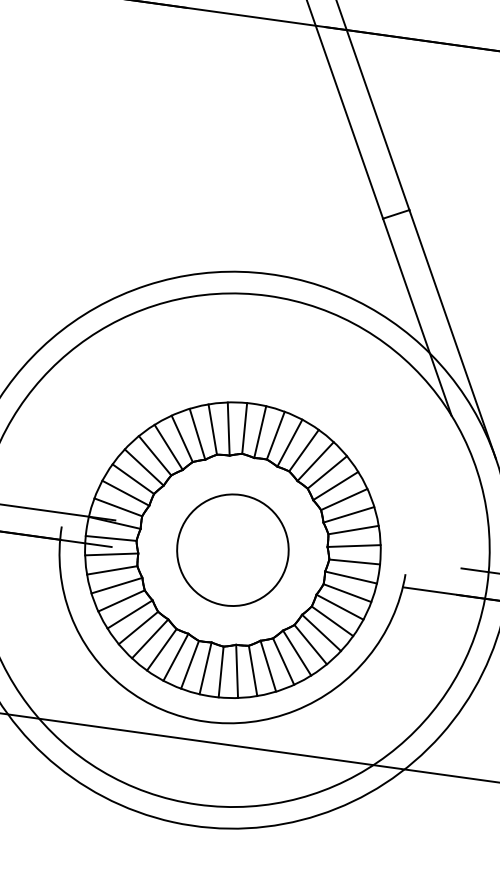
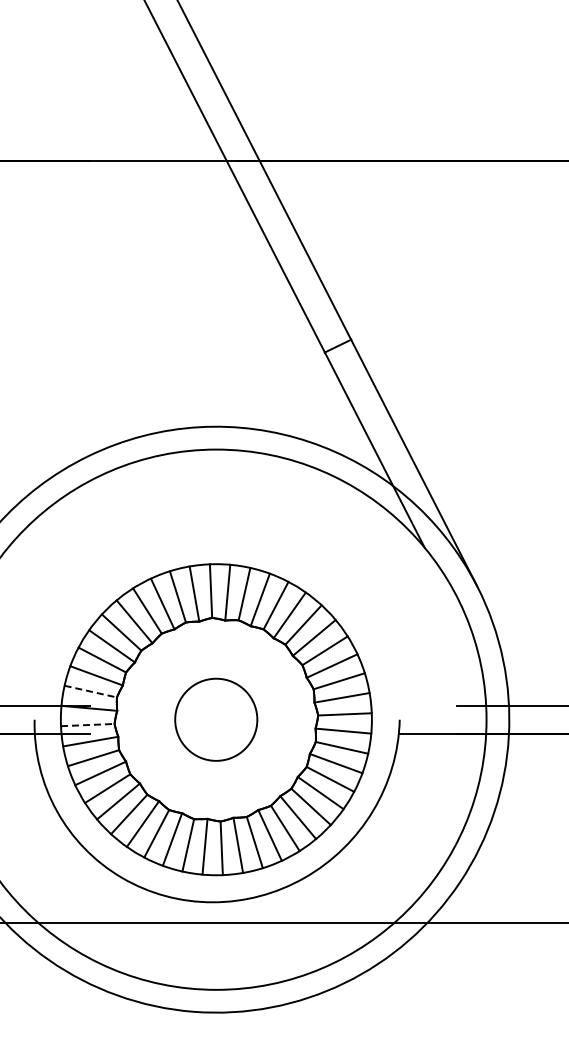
line: (118, 507) -> (90, 691), solid -> dashed
line: (110, 538) -> (87, 725), solid -> dashed
circle: (232, 549) -> (215, 719), size x0.7

